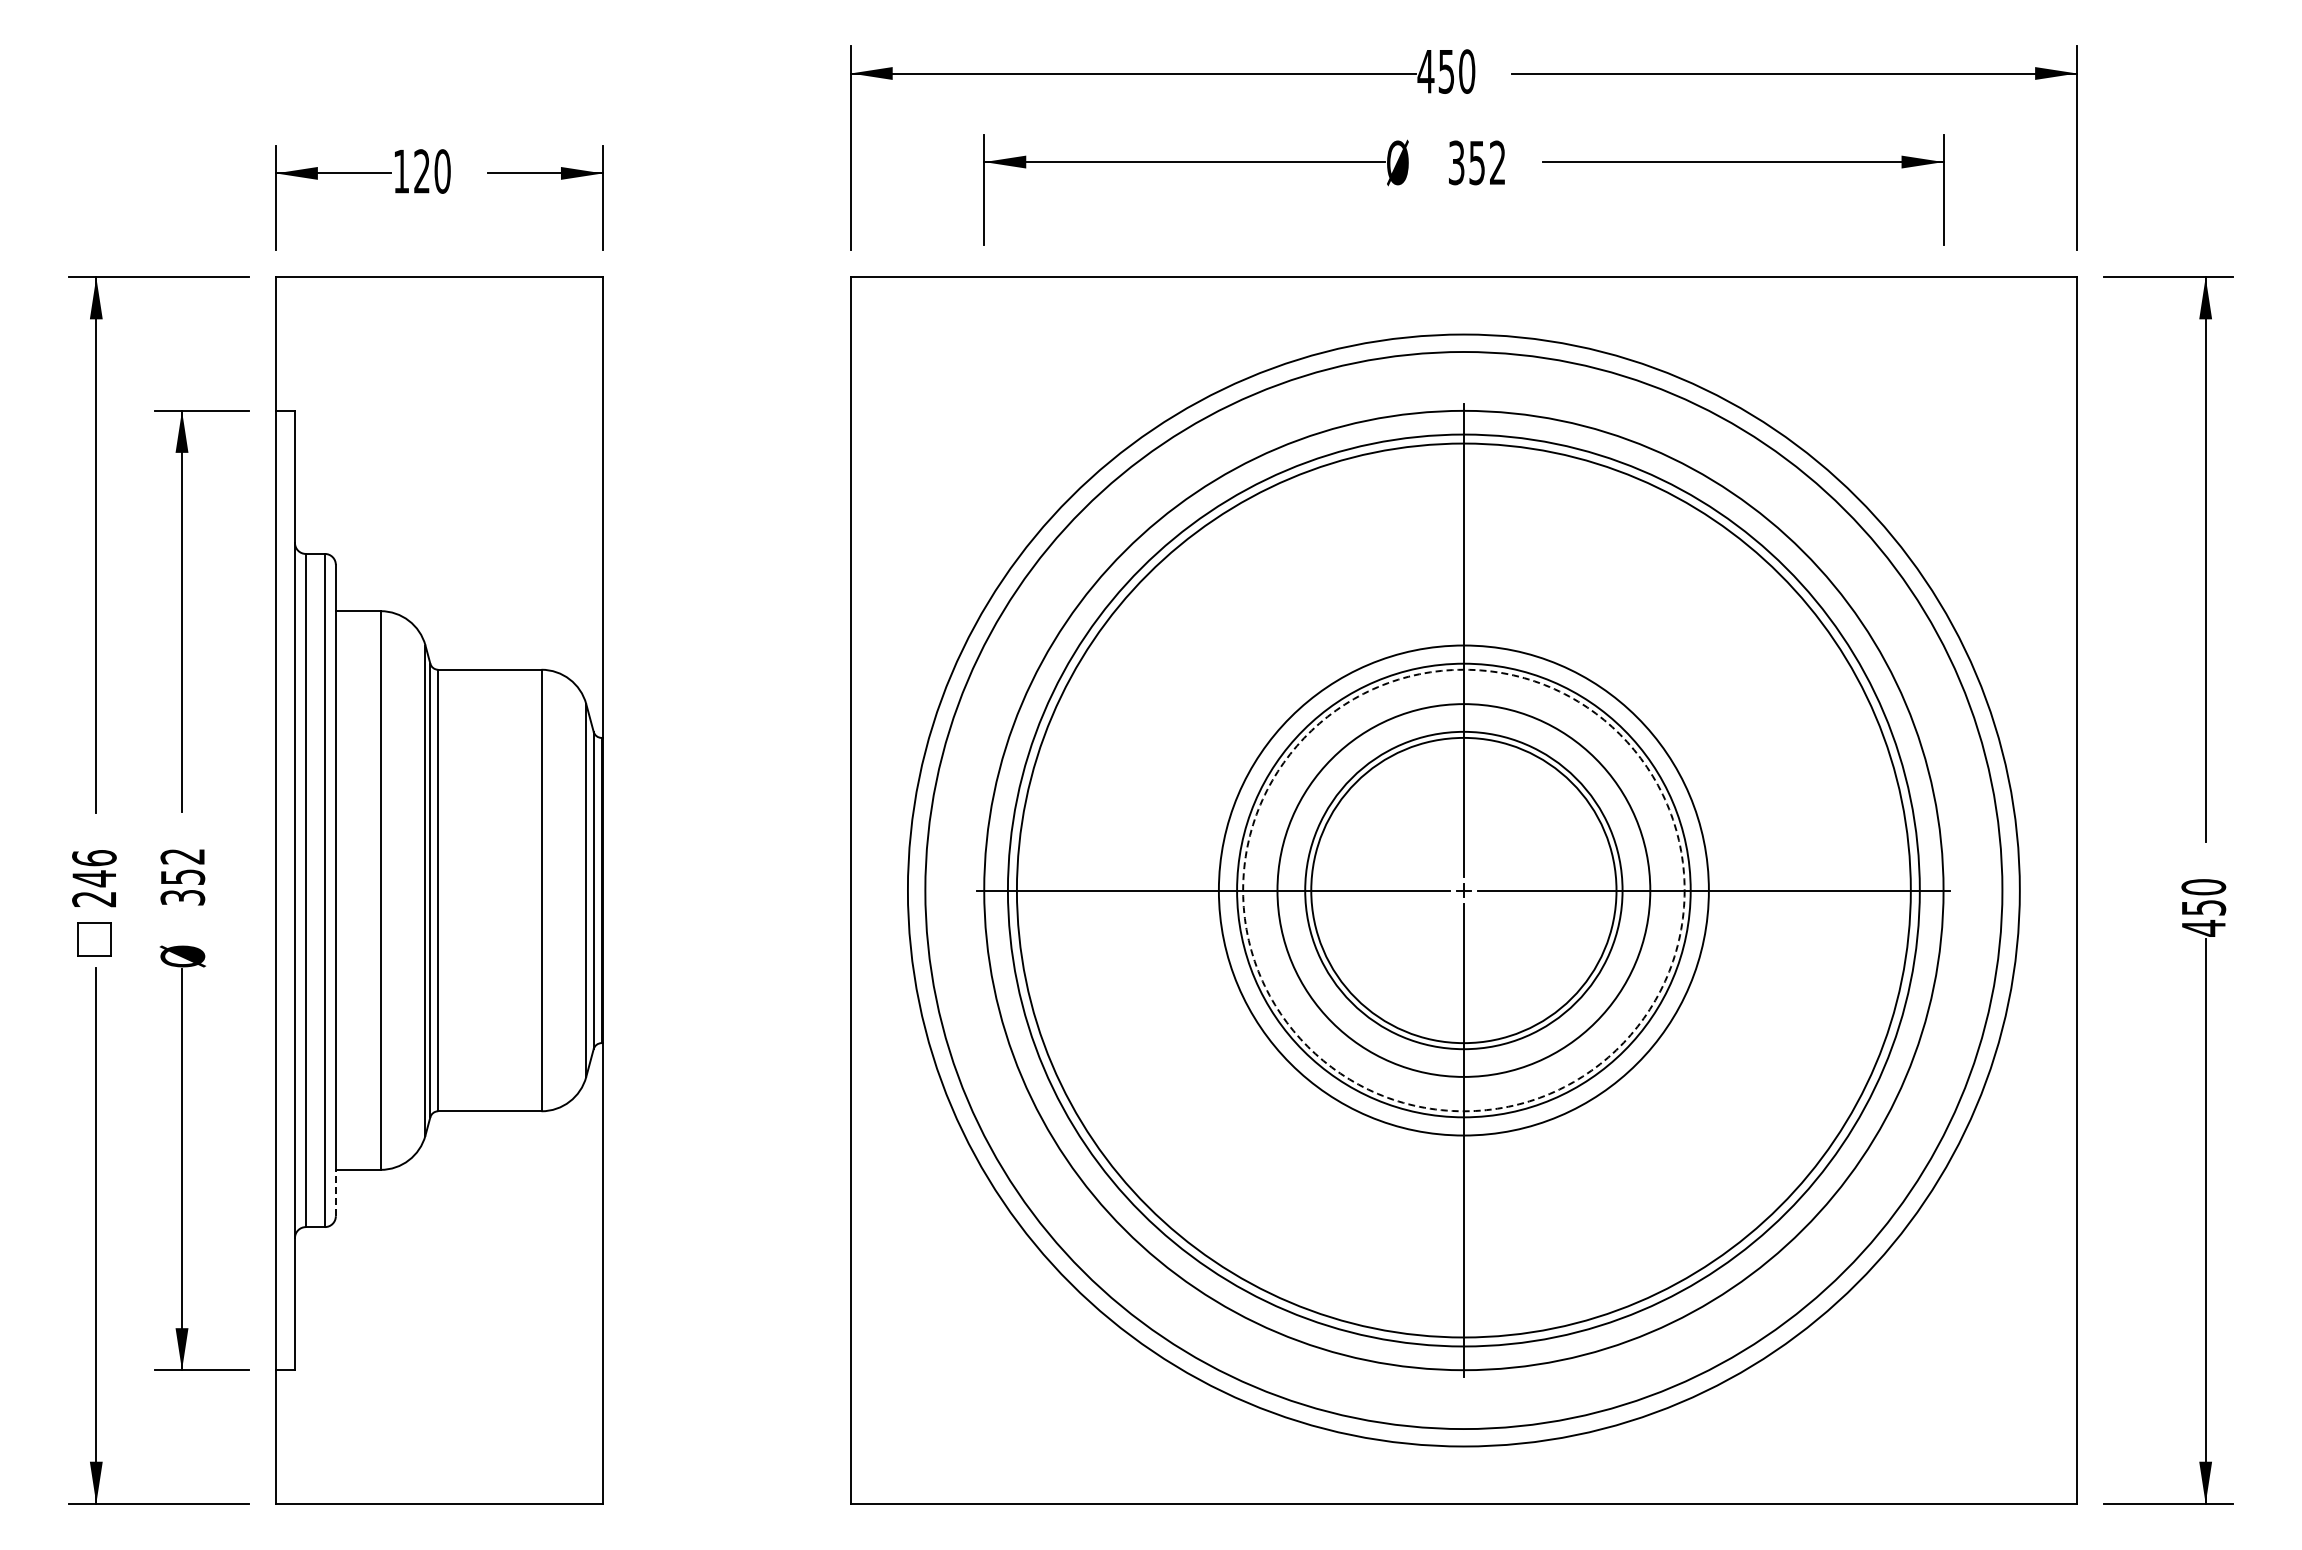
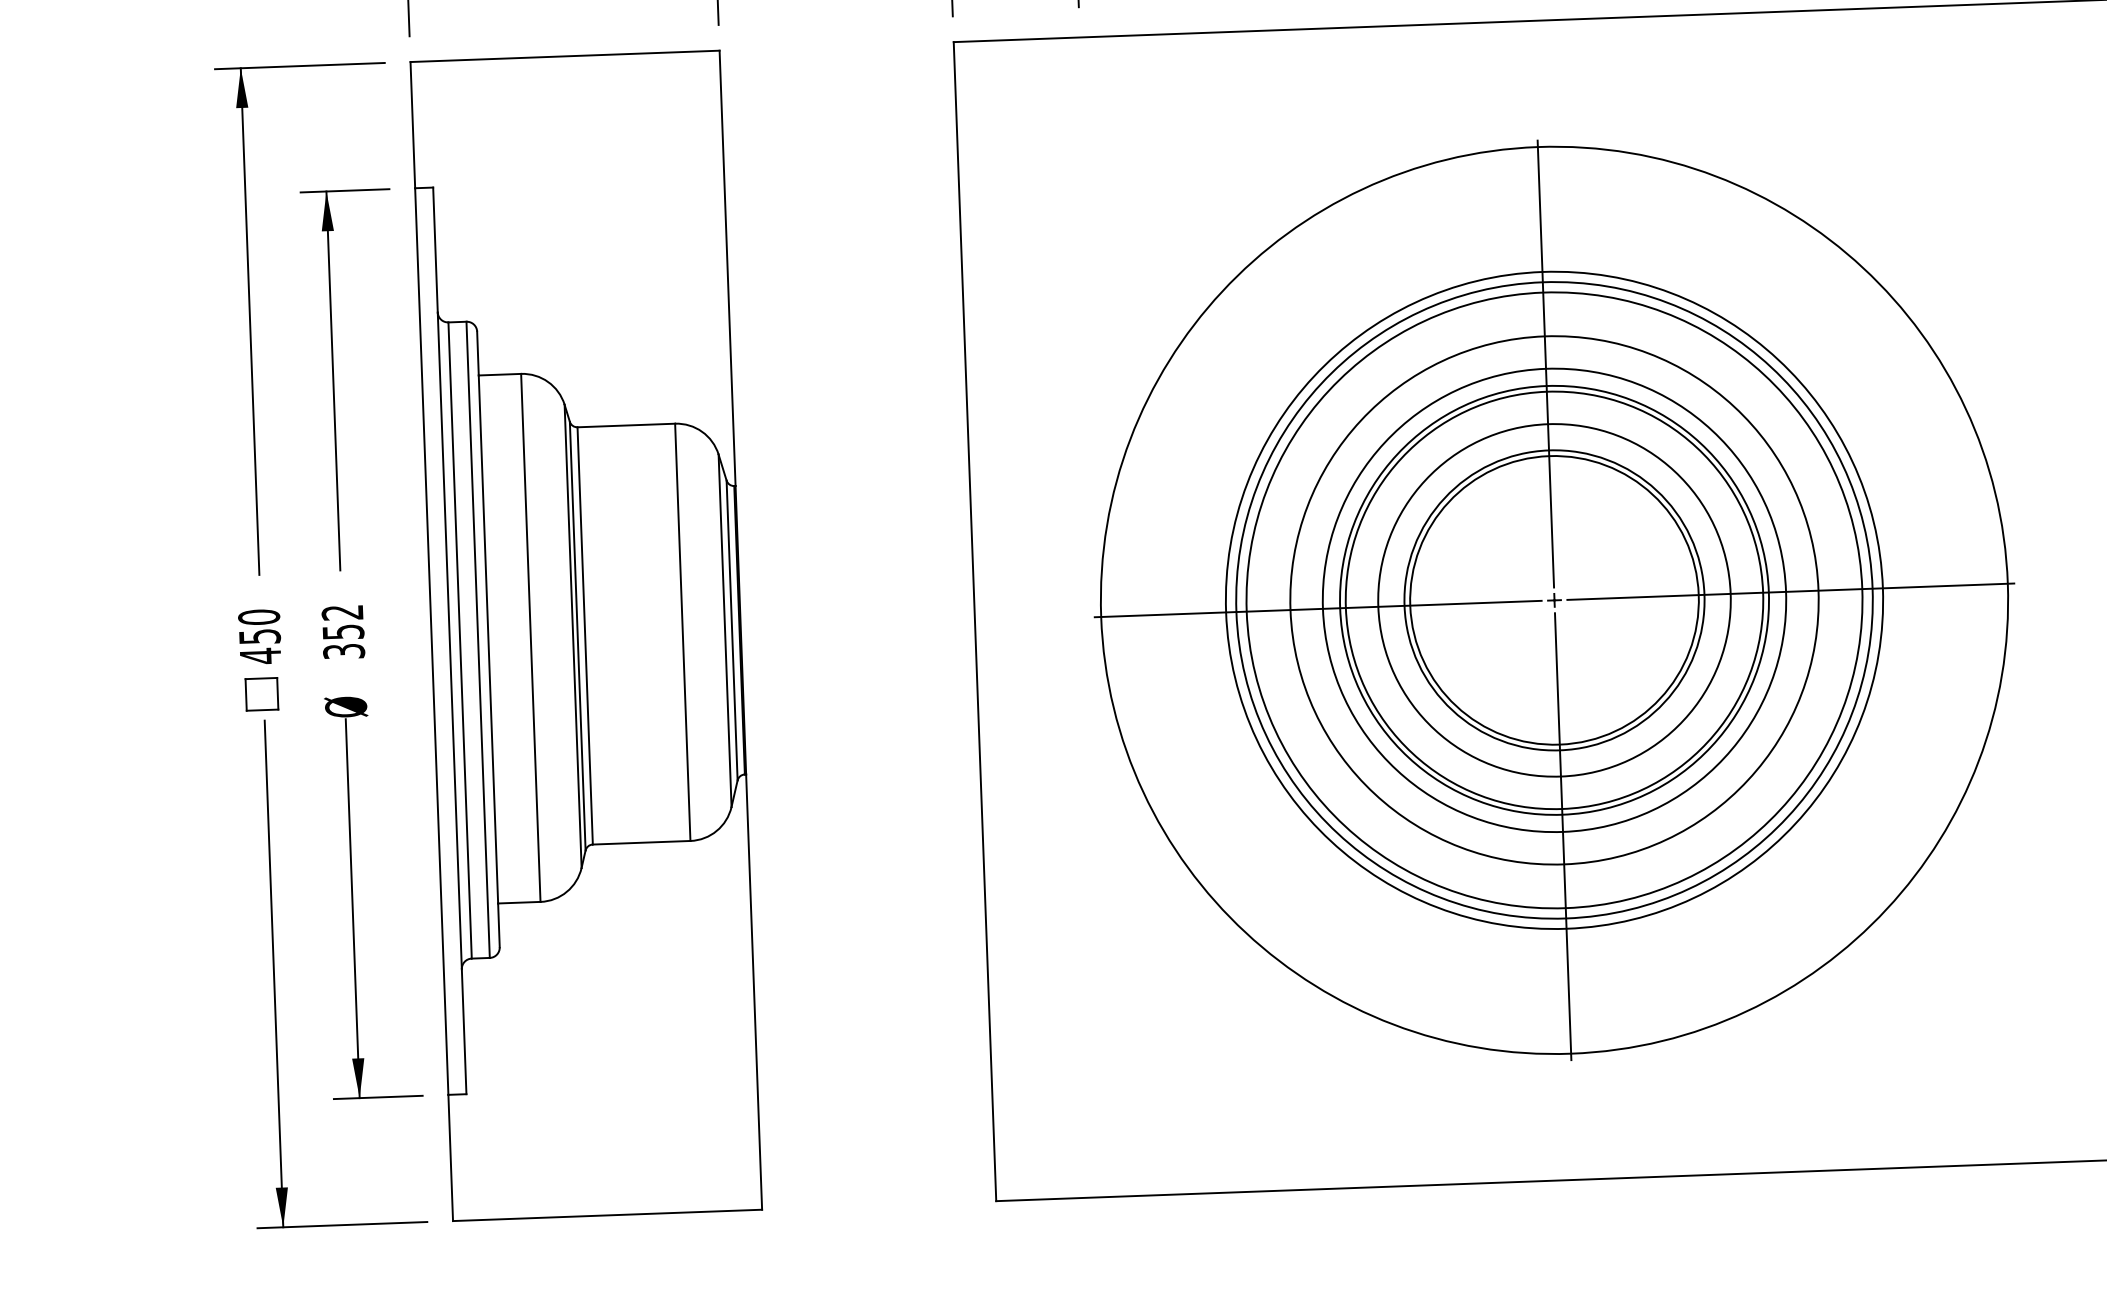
text: (94, 878) -> (259, 636), 246 -> 450
circle: (1463, 890) -> (1554, 600), dashed -> solid
circle: (1463, 890) -> (1554, 600), size x0.62
circle: (1463, 890) -> (1554, 600), size x0.62
circle: (1463, 890) -> (1554, 600), size x0.62
circle: (1463, 890) -> (1554, 600), size x0.71
line: (335, 1192) -> (498, 924), dashed -> solid

